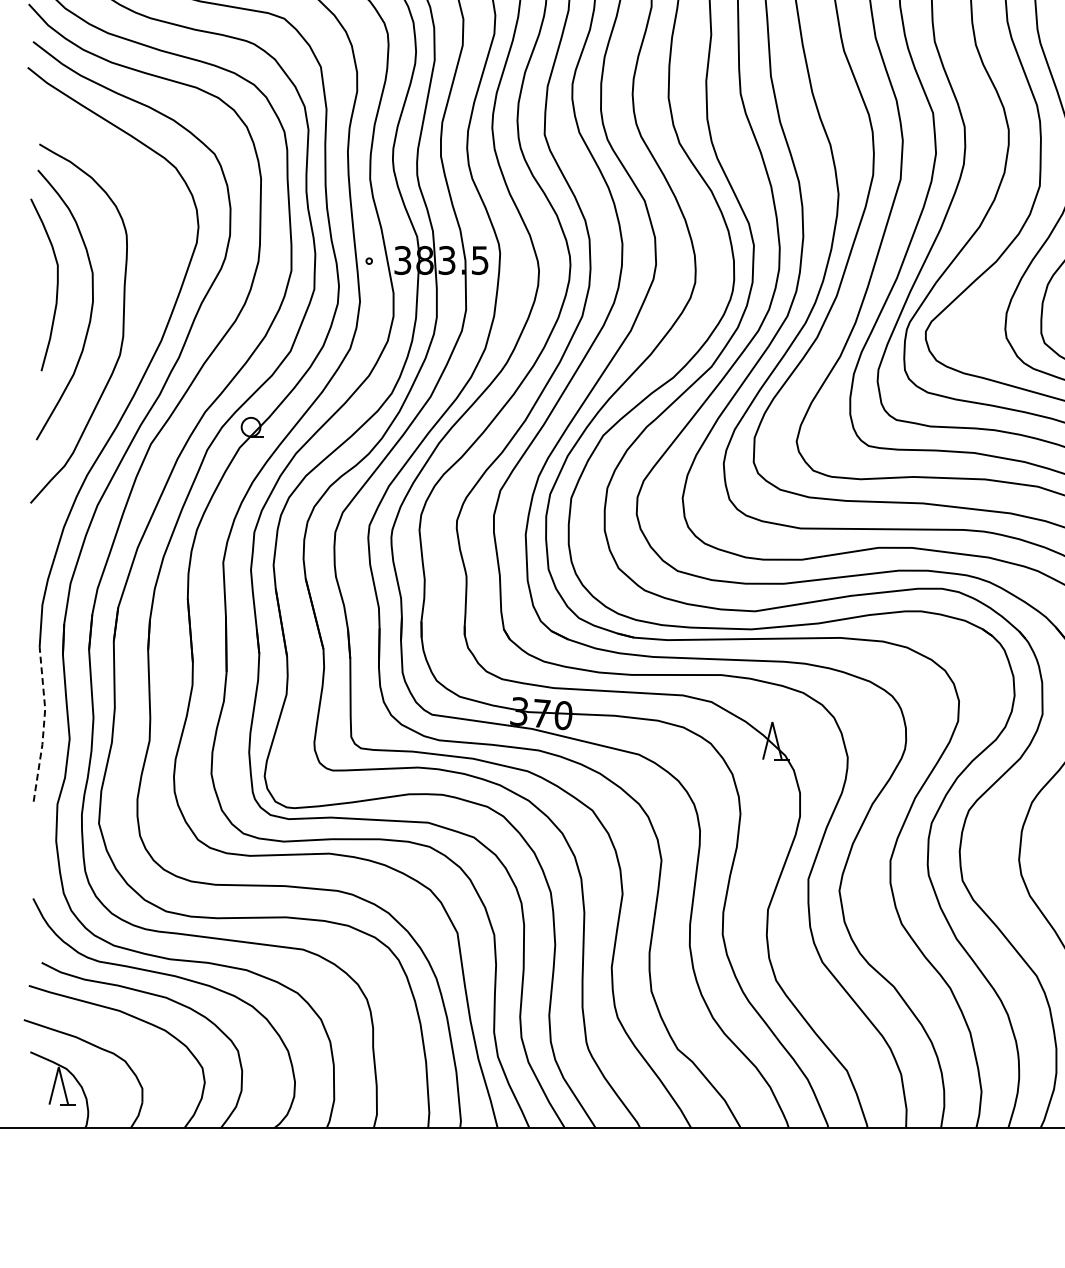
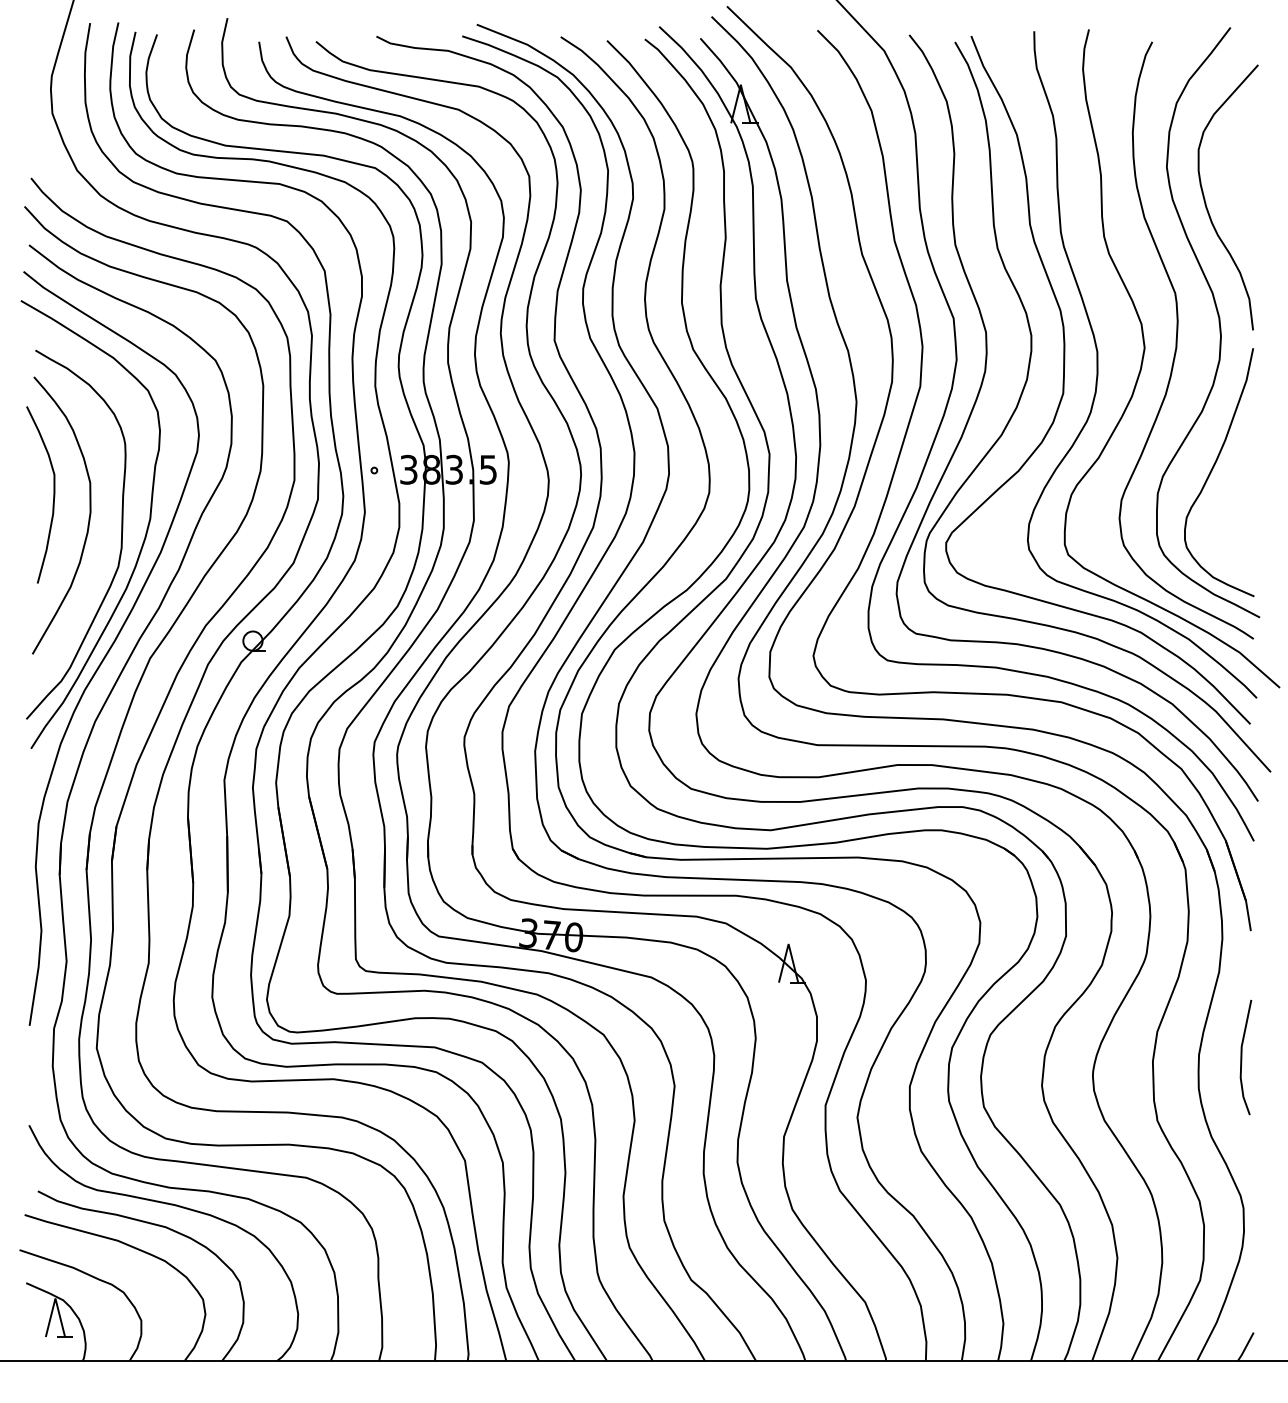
curve: (143, 331) -> (142, 542), added
line: (44, 724) -> (40, 946), dashed -> solid

